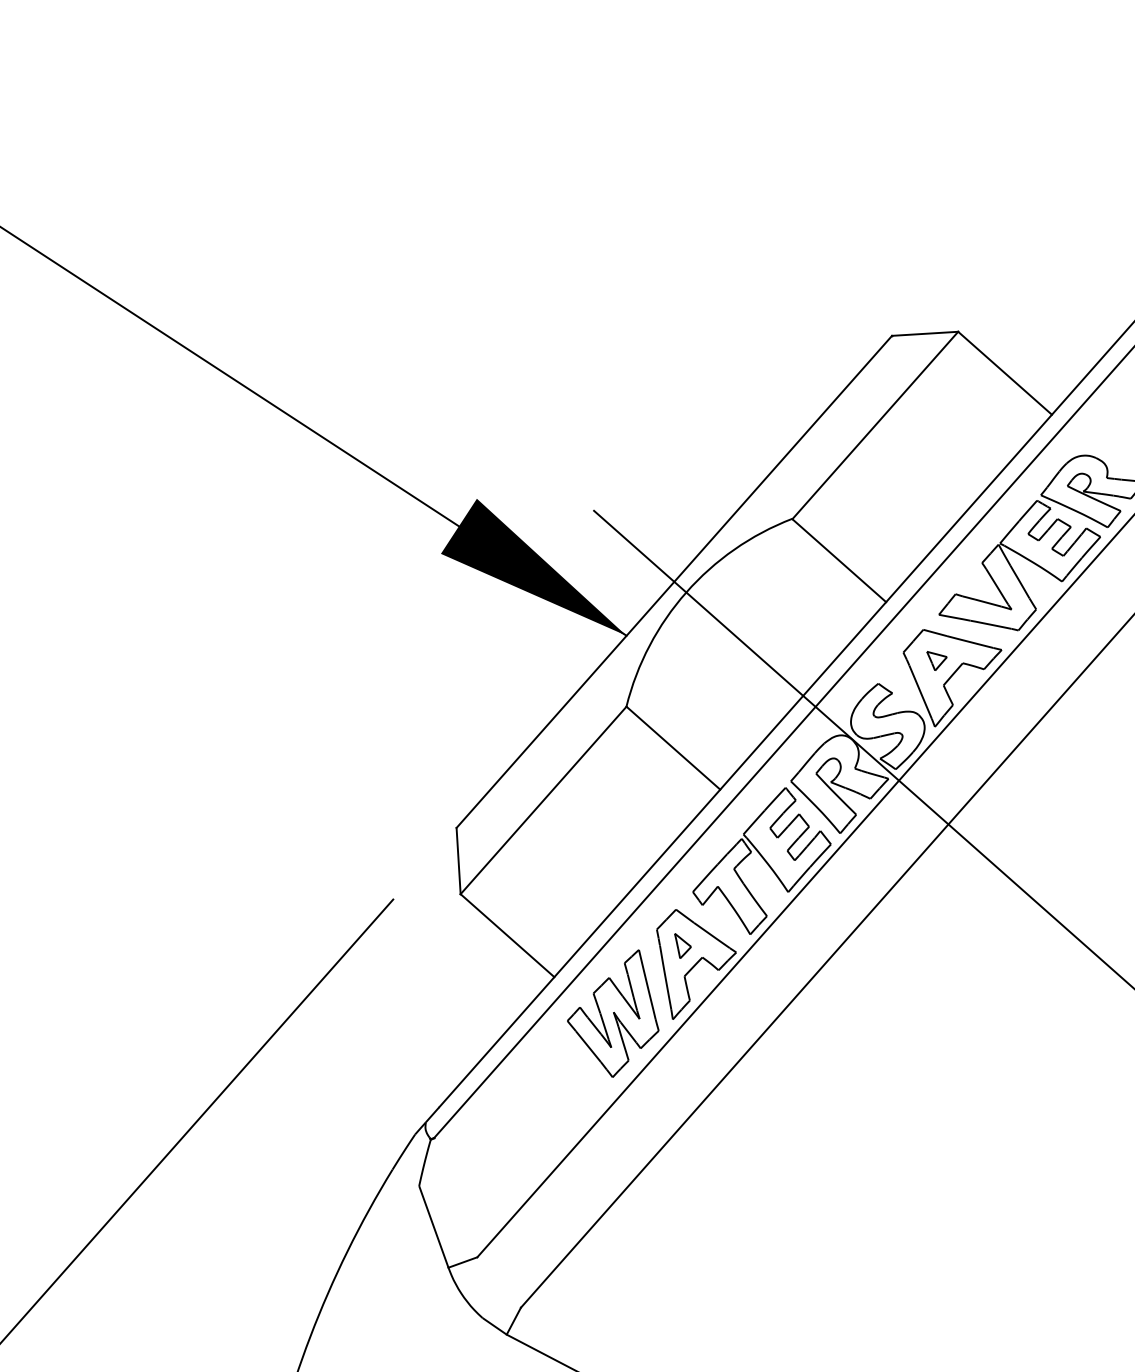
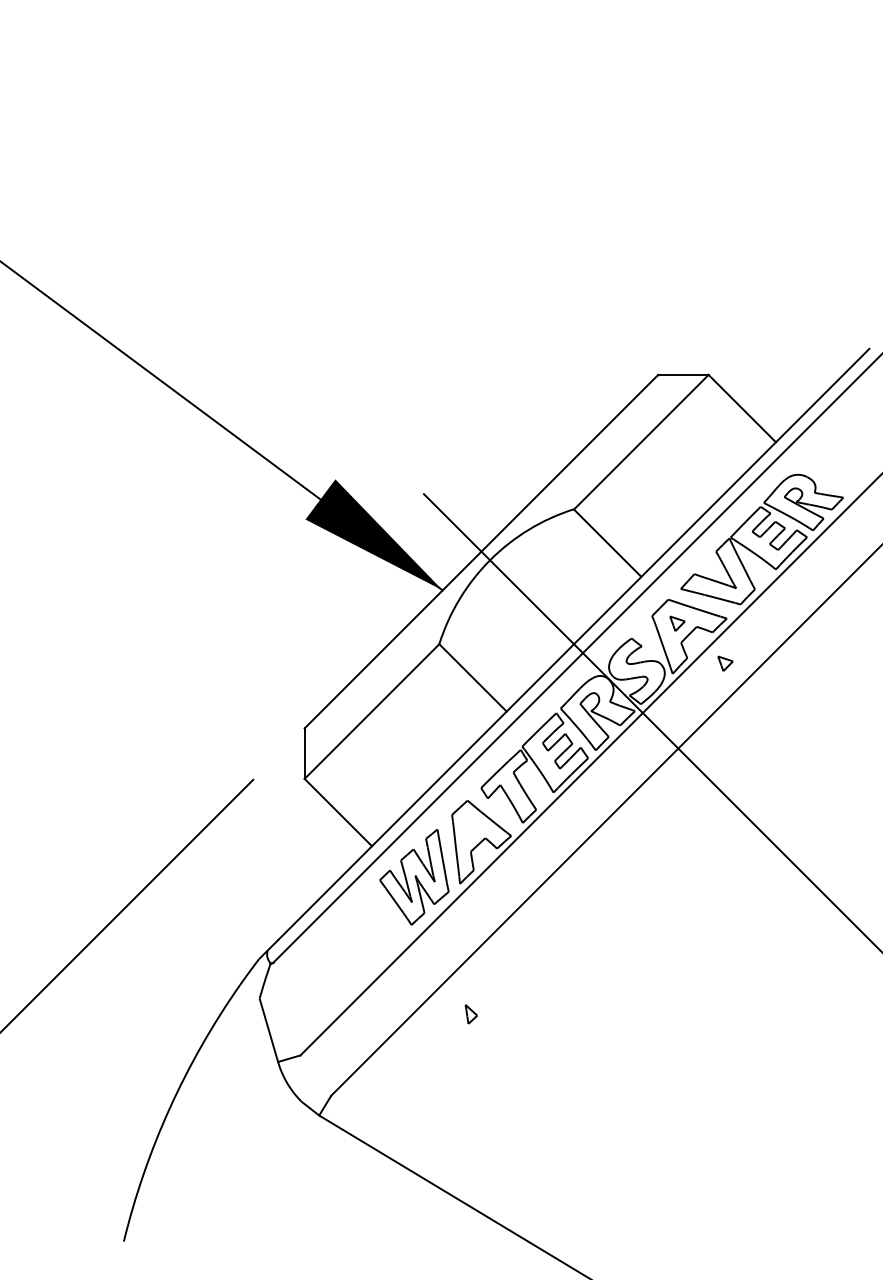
part: (1003, 709) -> (725, 663), added
part: (682, 945) -> (470, 1014), moved

